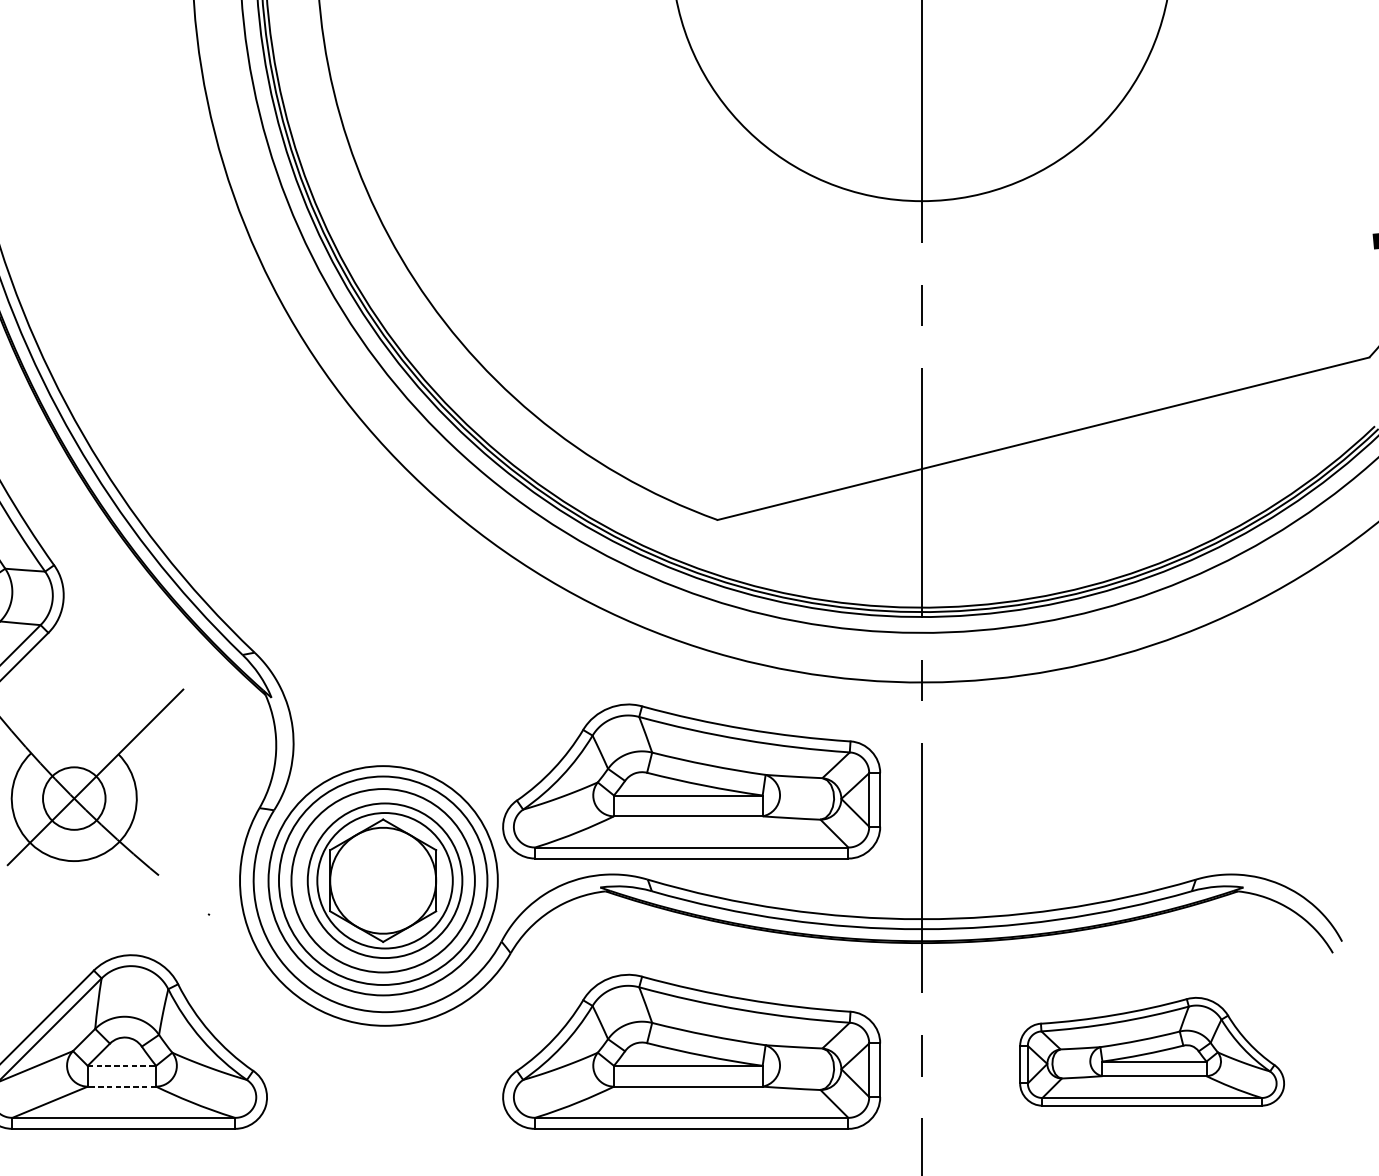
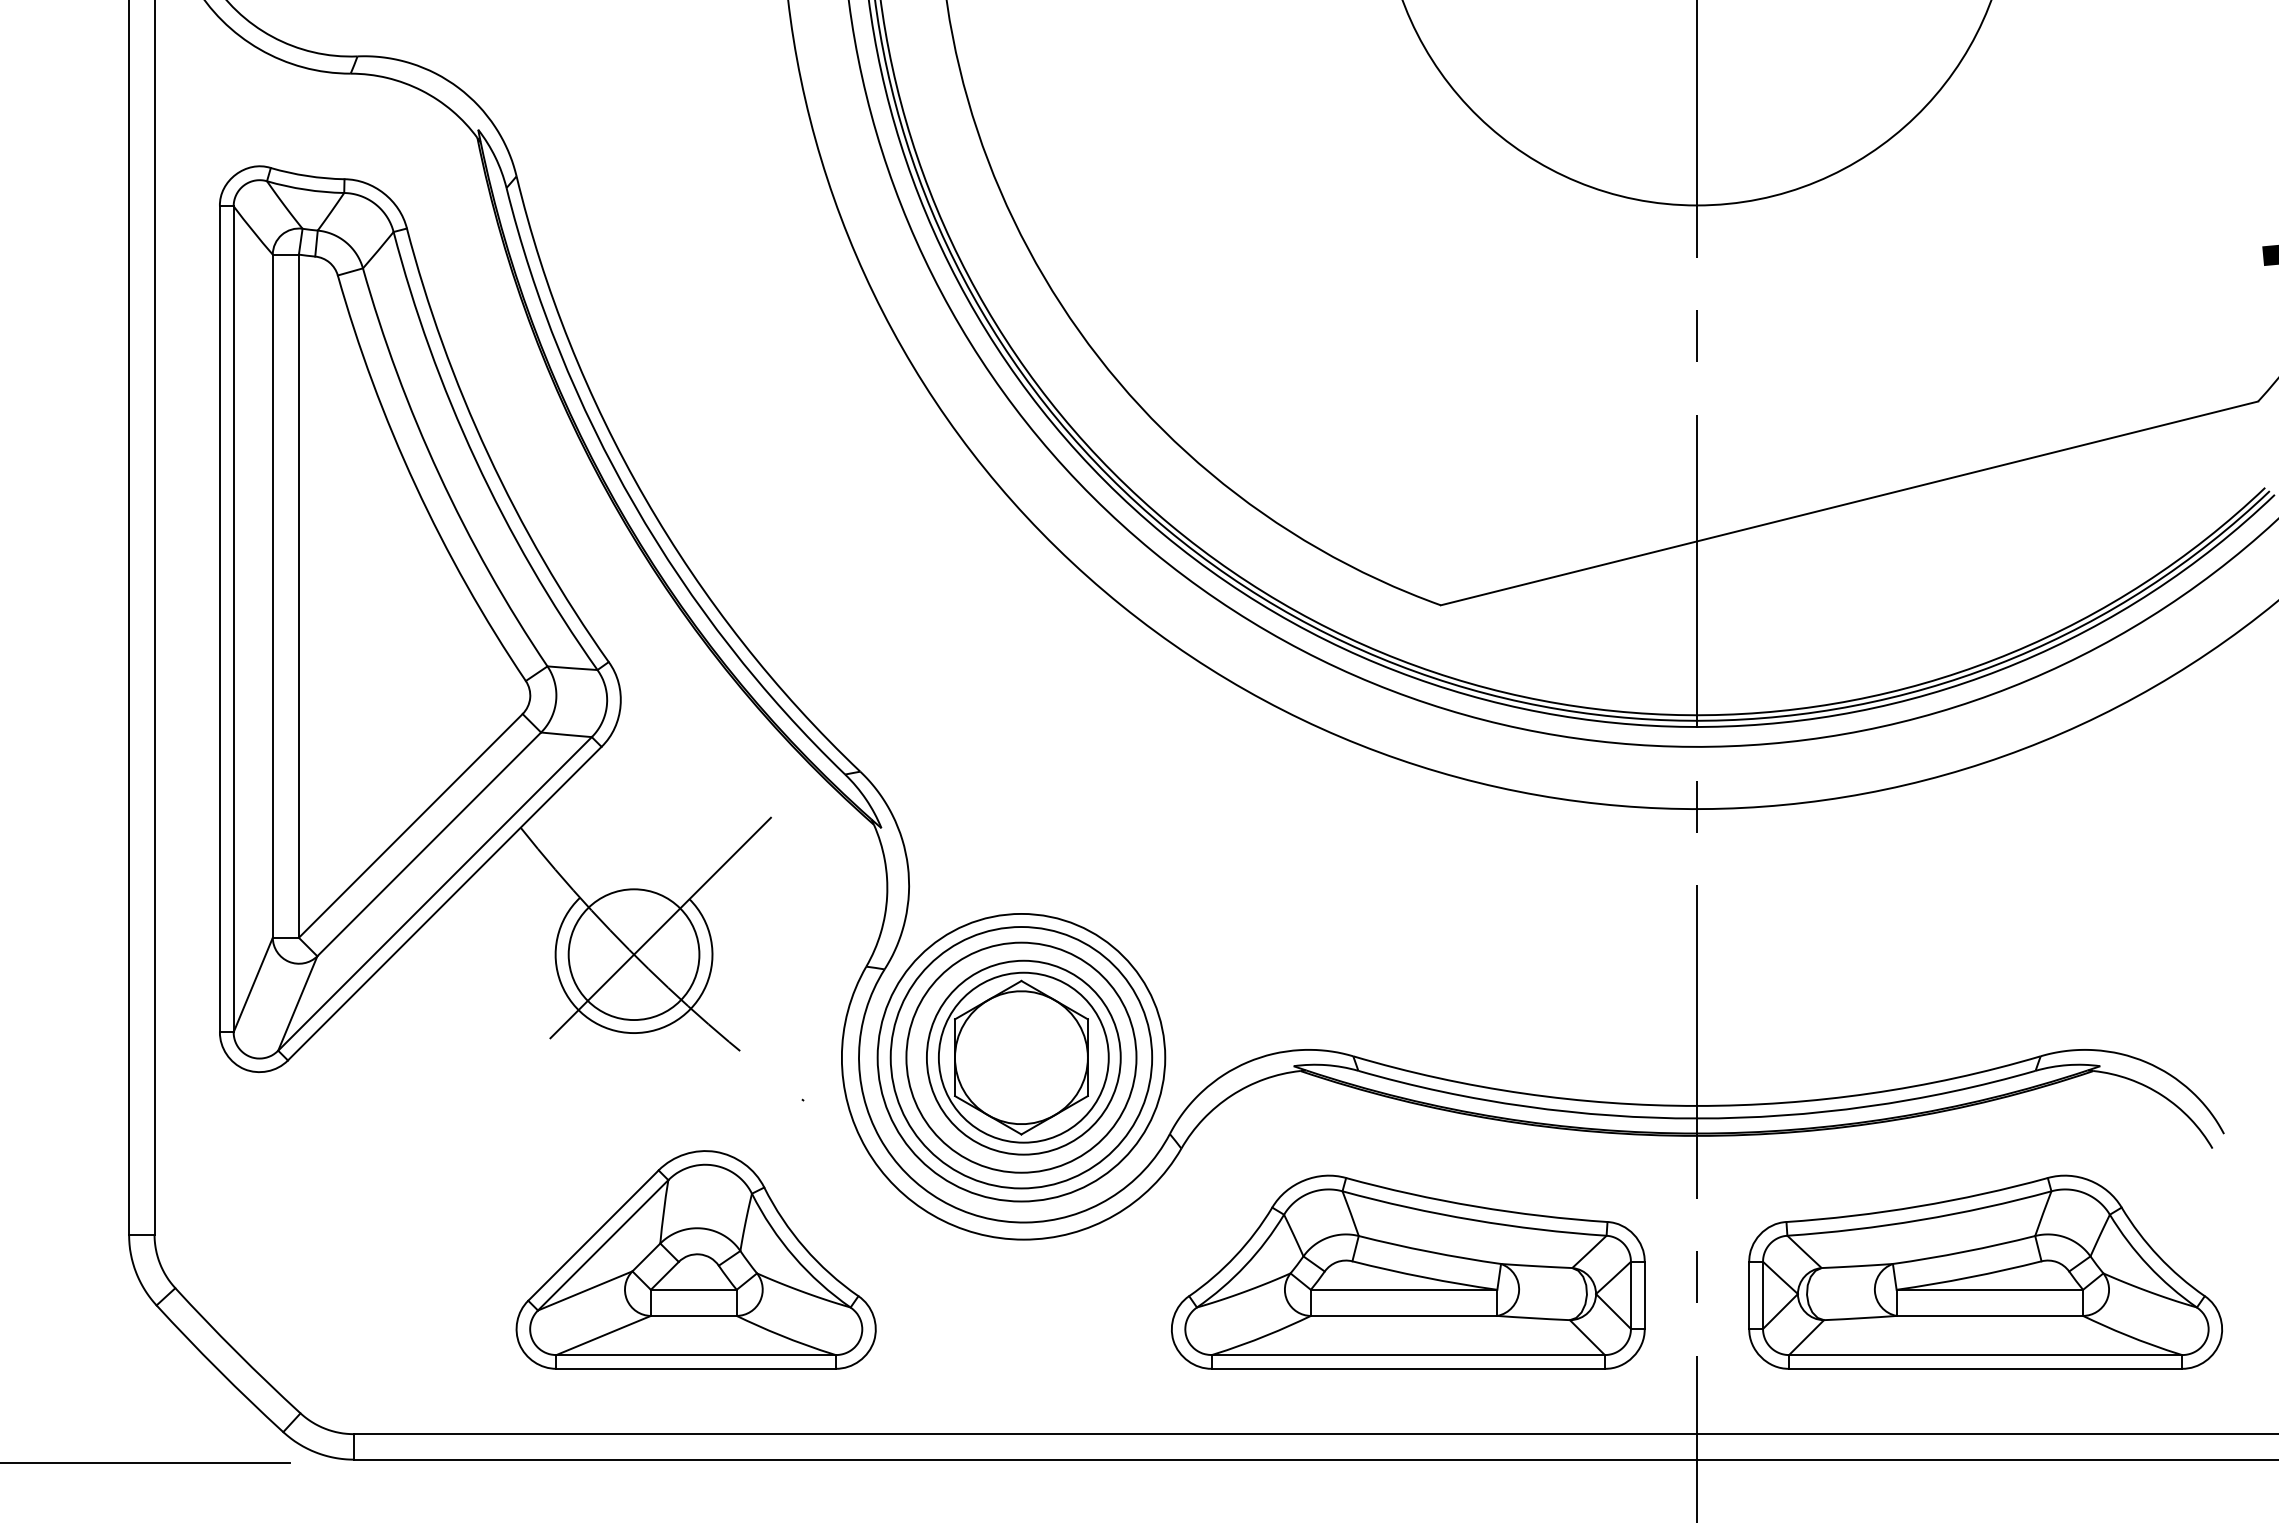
part: (691, 780) -> (1408, 932), removed
circle: (73, 798) -> (633, 954), size x1.67
part: (1151, 1051) -> (1985, 1271), size x1.43
line: (121, 1065) -> (693, 1289), dashed -> solid
line: (121, 1086) -> (693, 1315), dashed -> solid

